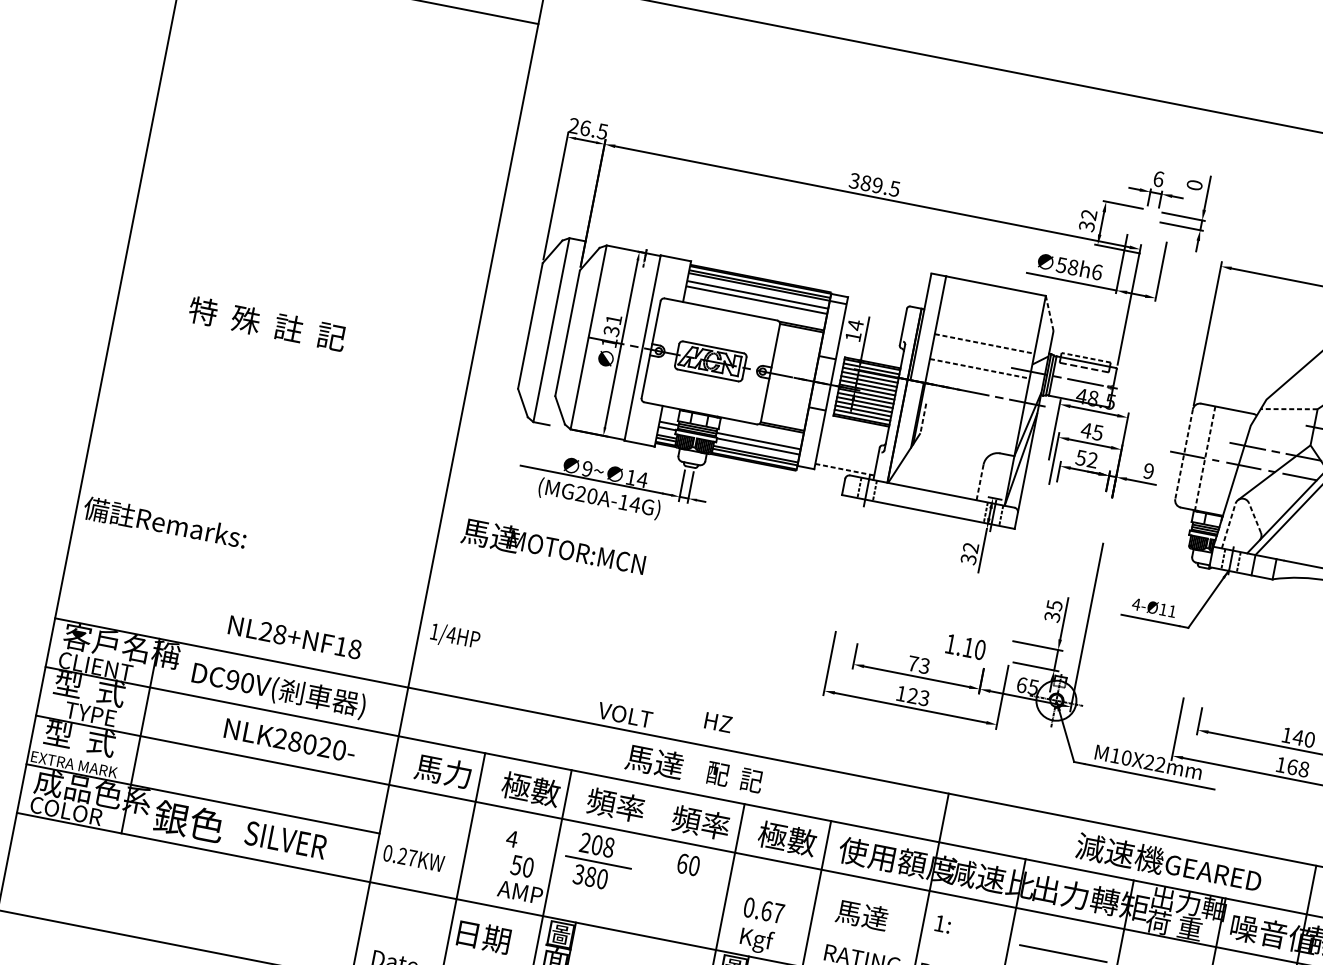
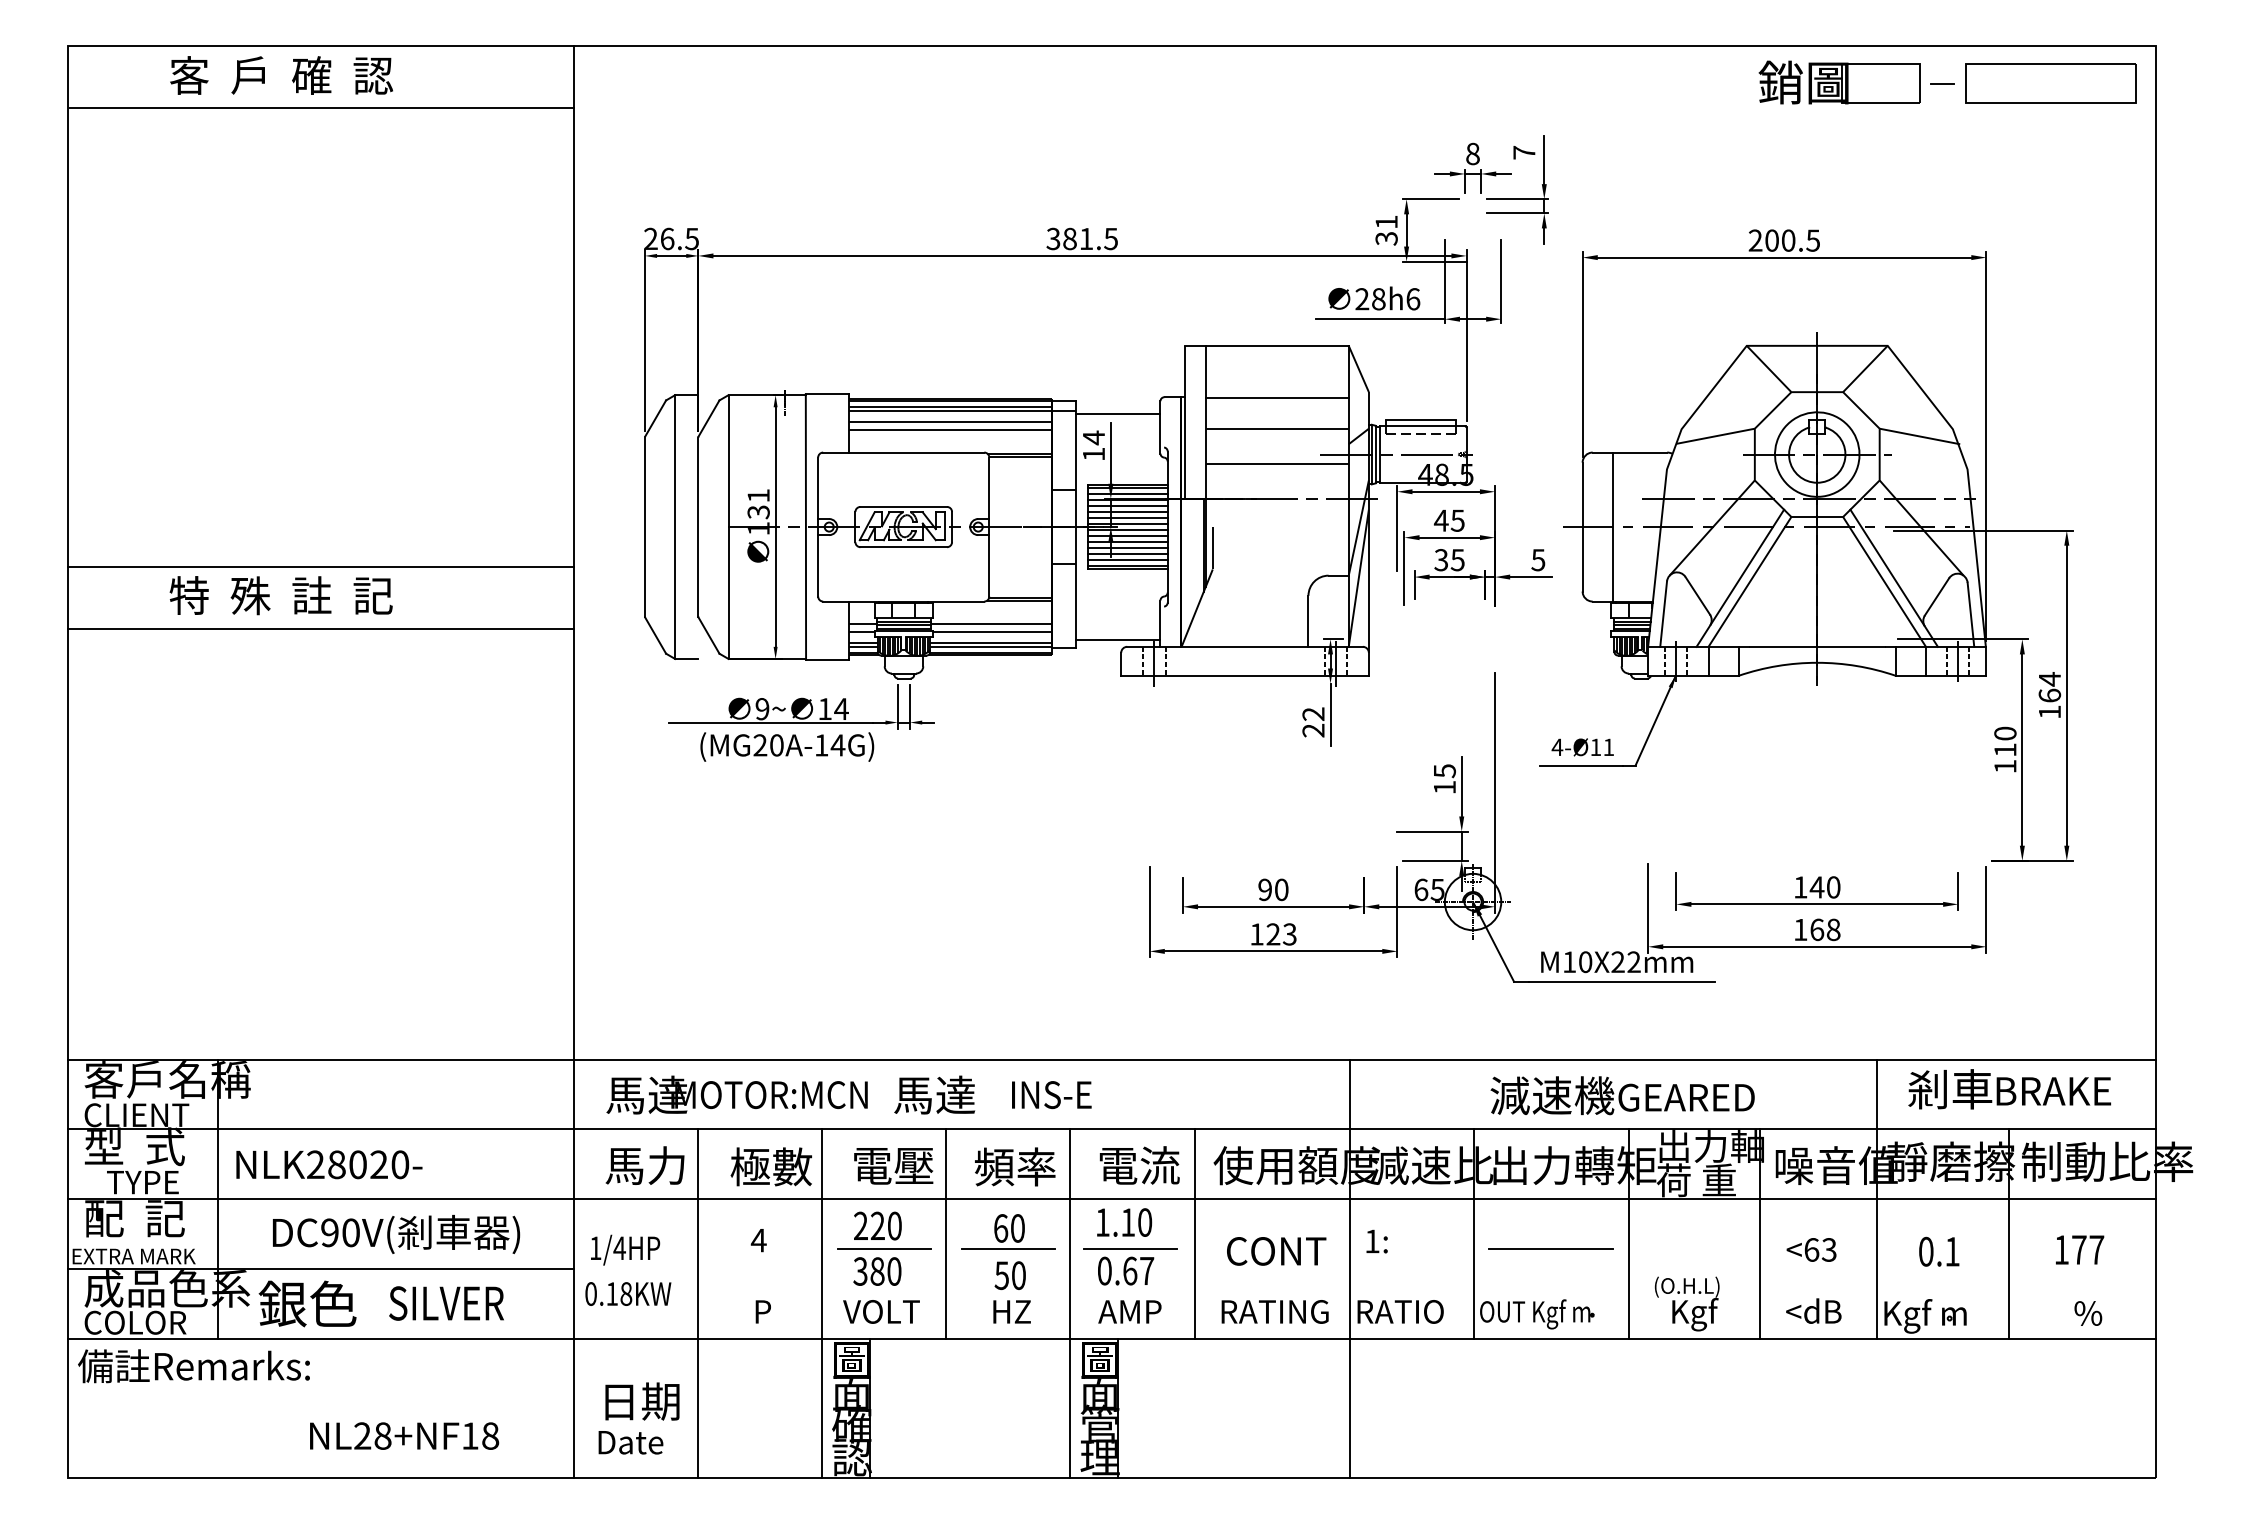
text: (1158, 178) -> (1472, 153), 6 -> 8
text: (877, 185) -> (1086, 238), 389.5 -> 381.5
text: (1194, 185) -> (1524, 152), 0 -> 7
text: (1089, 215) -> (1386, 222), 32 -> 31
text: (1061, 265) -> (1362, 299), 58h6 -> 28h6
line: (298, 309) -> (320, 567), added
line: (875, 311) -> (1117, 413), added
line: (1049, 313) -> (1358, 368), dashed -> solid
line: (988, 322) -> (1276, 397), added
line: (984, 343) -> (1277, 428), dashed -> solid
line: (290, 353) -> (320, 629), added
line: (1085, 357) -> (1420, 420), dashed -> solid
line: (979, 368) -> (1277, 464), dashed -> solid
line: (1289, 409) -> (1715, 436), dashed -> solid
line: (923, 418) -> (1212, 548), dashed -> solid
line: (1183, 454) -> (1582, 527), dashed -> solid
line: (1204, 458) -> (1612, 527), dashed -> solid
text: (1086, 459) -> (1449, 560), 52 -> 35
line: (845, 469) -> (1118, 640), dashed -> solid
text: (1148, 471) -> (1538, 560), 9 -> 5
line: (980, 482) -> (1308, 621), dashed -> solid
line: (1254, 517) -> (1697, 595), dashed -> solid
text: (164, 523) -> (193, 1366), moved
line: (1228, 526) -> (1663, 614), dashed -> solid
text: (553, 547) -> (736, 1094), moved
text: (968, 559) -> (1313, 730), 32 -> 22
text: (1052, 616) -> (1444, 787), 35 -> 15
text: (455, 636) -> (625, 1249), moved
text: (295, 637) -> (404, 1435), moved
text: (965, 647) -> (1124, 1222), moved
text: (919, 664) -> (1273, 889), 73 -> 90
text: (278, 690) -> (396, 1234), moved
text: (625, 714) -> (881, 1311), moved
text: (718, 722) -> (1011, 1311), moved
text: (79, 738) -> (134, 1218), 型  式 -> 配  記
text: (290, 740) -> (329, 1164), moved
text: (735, 777) -> (1050, 1094), 配  記 -> INS-E
text: (615, 804) -> (892, 1165), 頻率 -> 電壓
text: (787, 838) -> (1138, 1165), 極數 -> 電流
text: (602, 845) -> (885, 1225), 208 -> 220
text: (407, 856) -> (619, 1293), 0.27KW -> 0.18KW
line: (643, 859) -> (946, 1233), added
text: (1169, 862) -> (1622, 1095), moved
text: (521, 866) -> (1009, 1275), moved
line: (684, 879) -> (1007, 1249), added
text: (520, 892) -> (784, 1311), AMP -> P
line: (770, 896) -> (1130, 1249), added
text: (871, 916) -> (1276, 1250), 馬達 -> CONT
text: (484, 937) -> (642, 1401), moved
text: (760, 941) -> (1129, 1314), Kgf -> AMP

